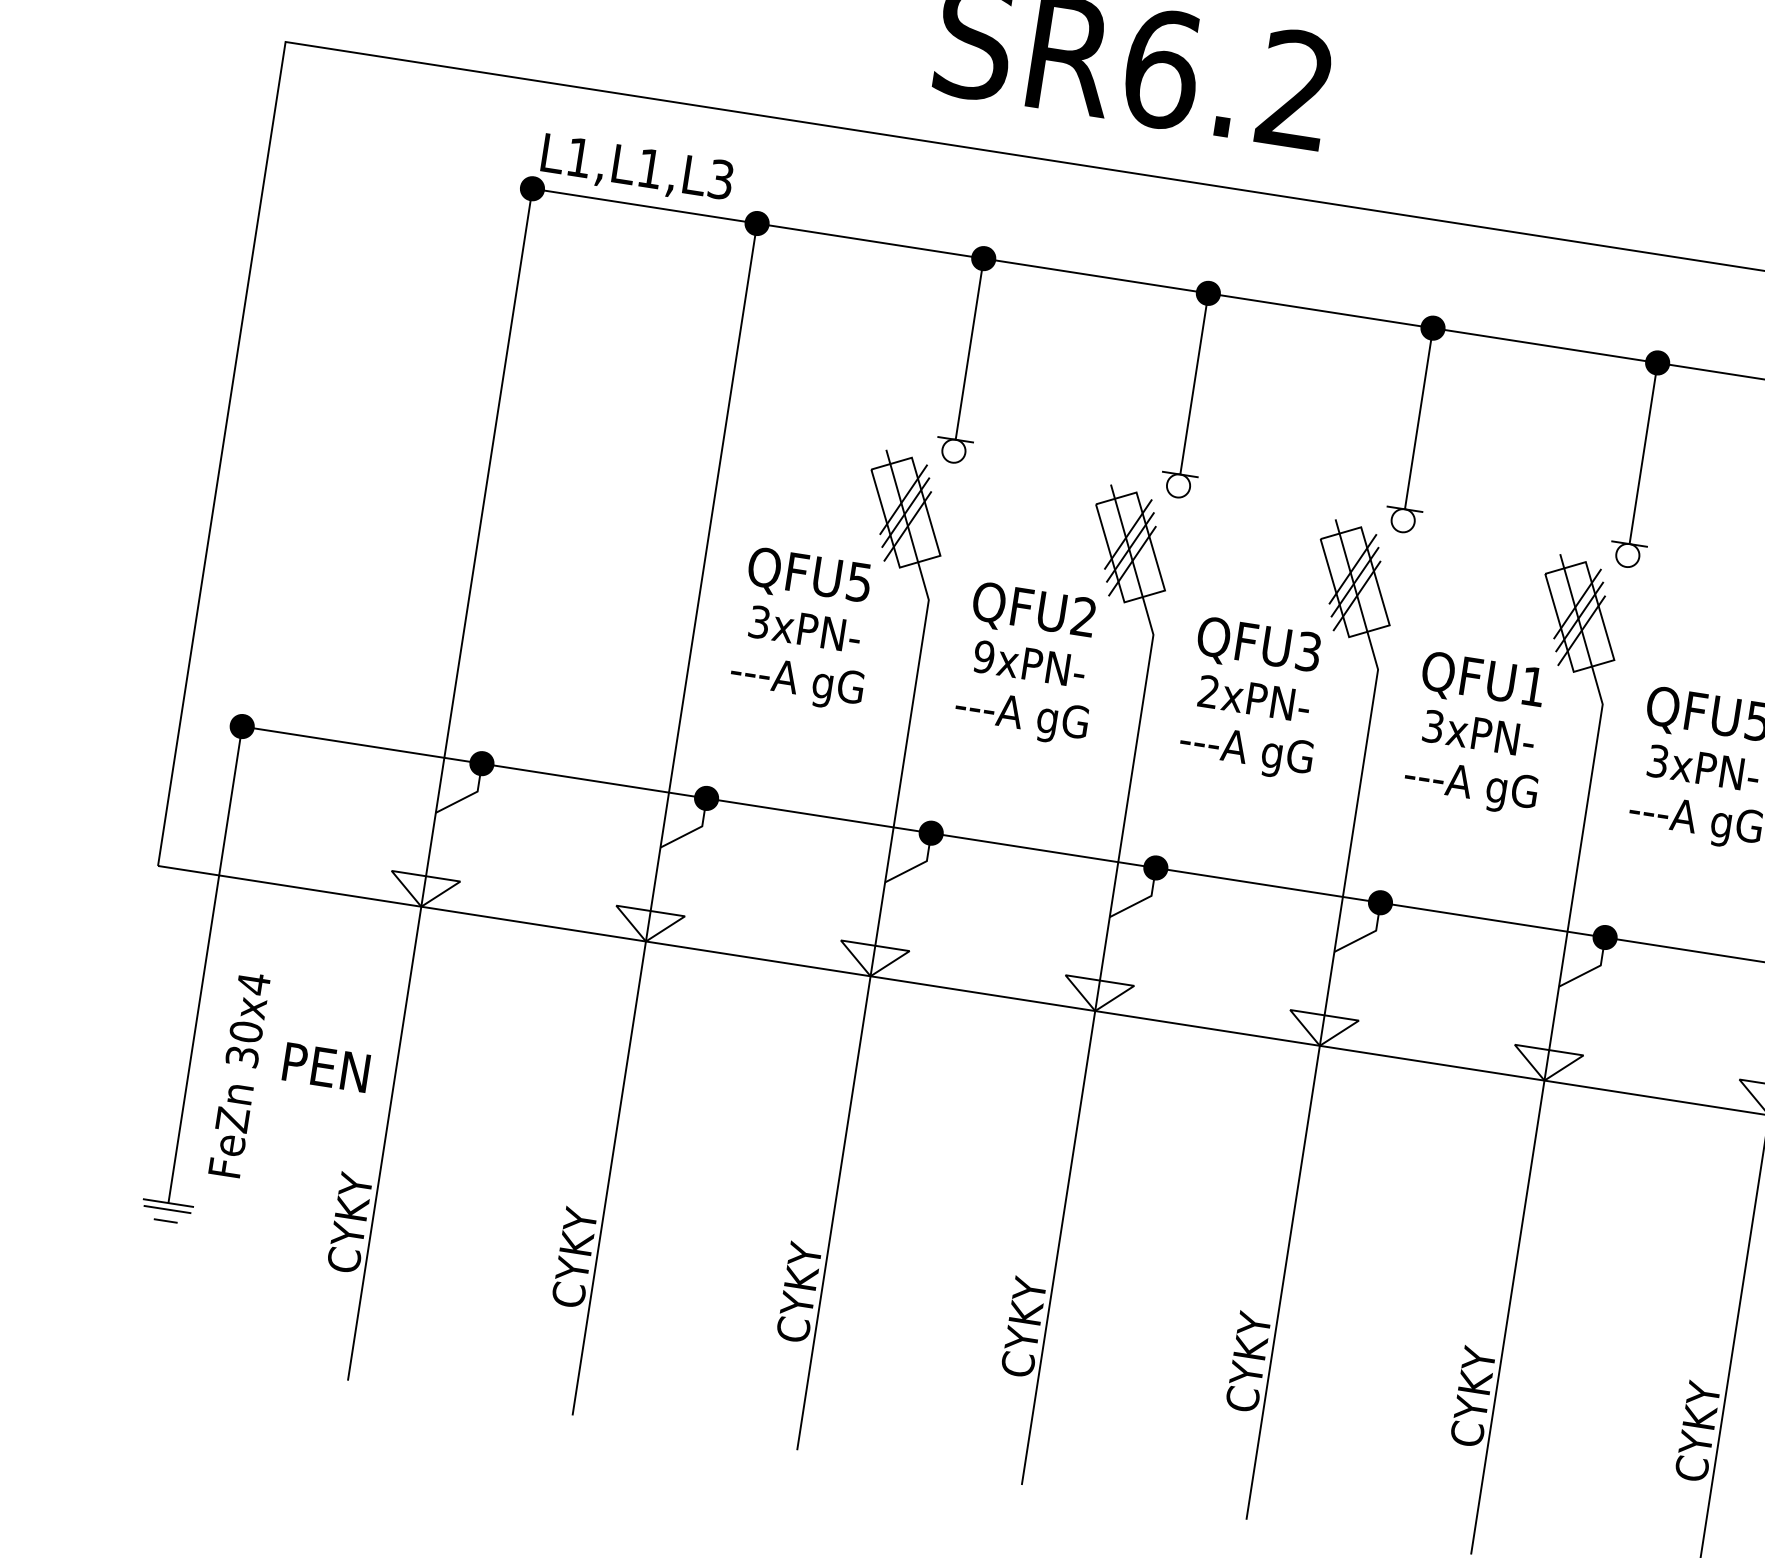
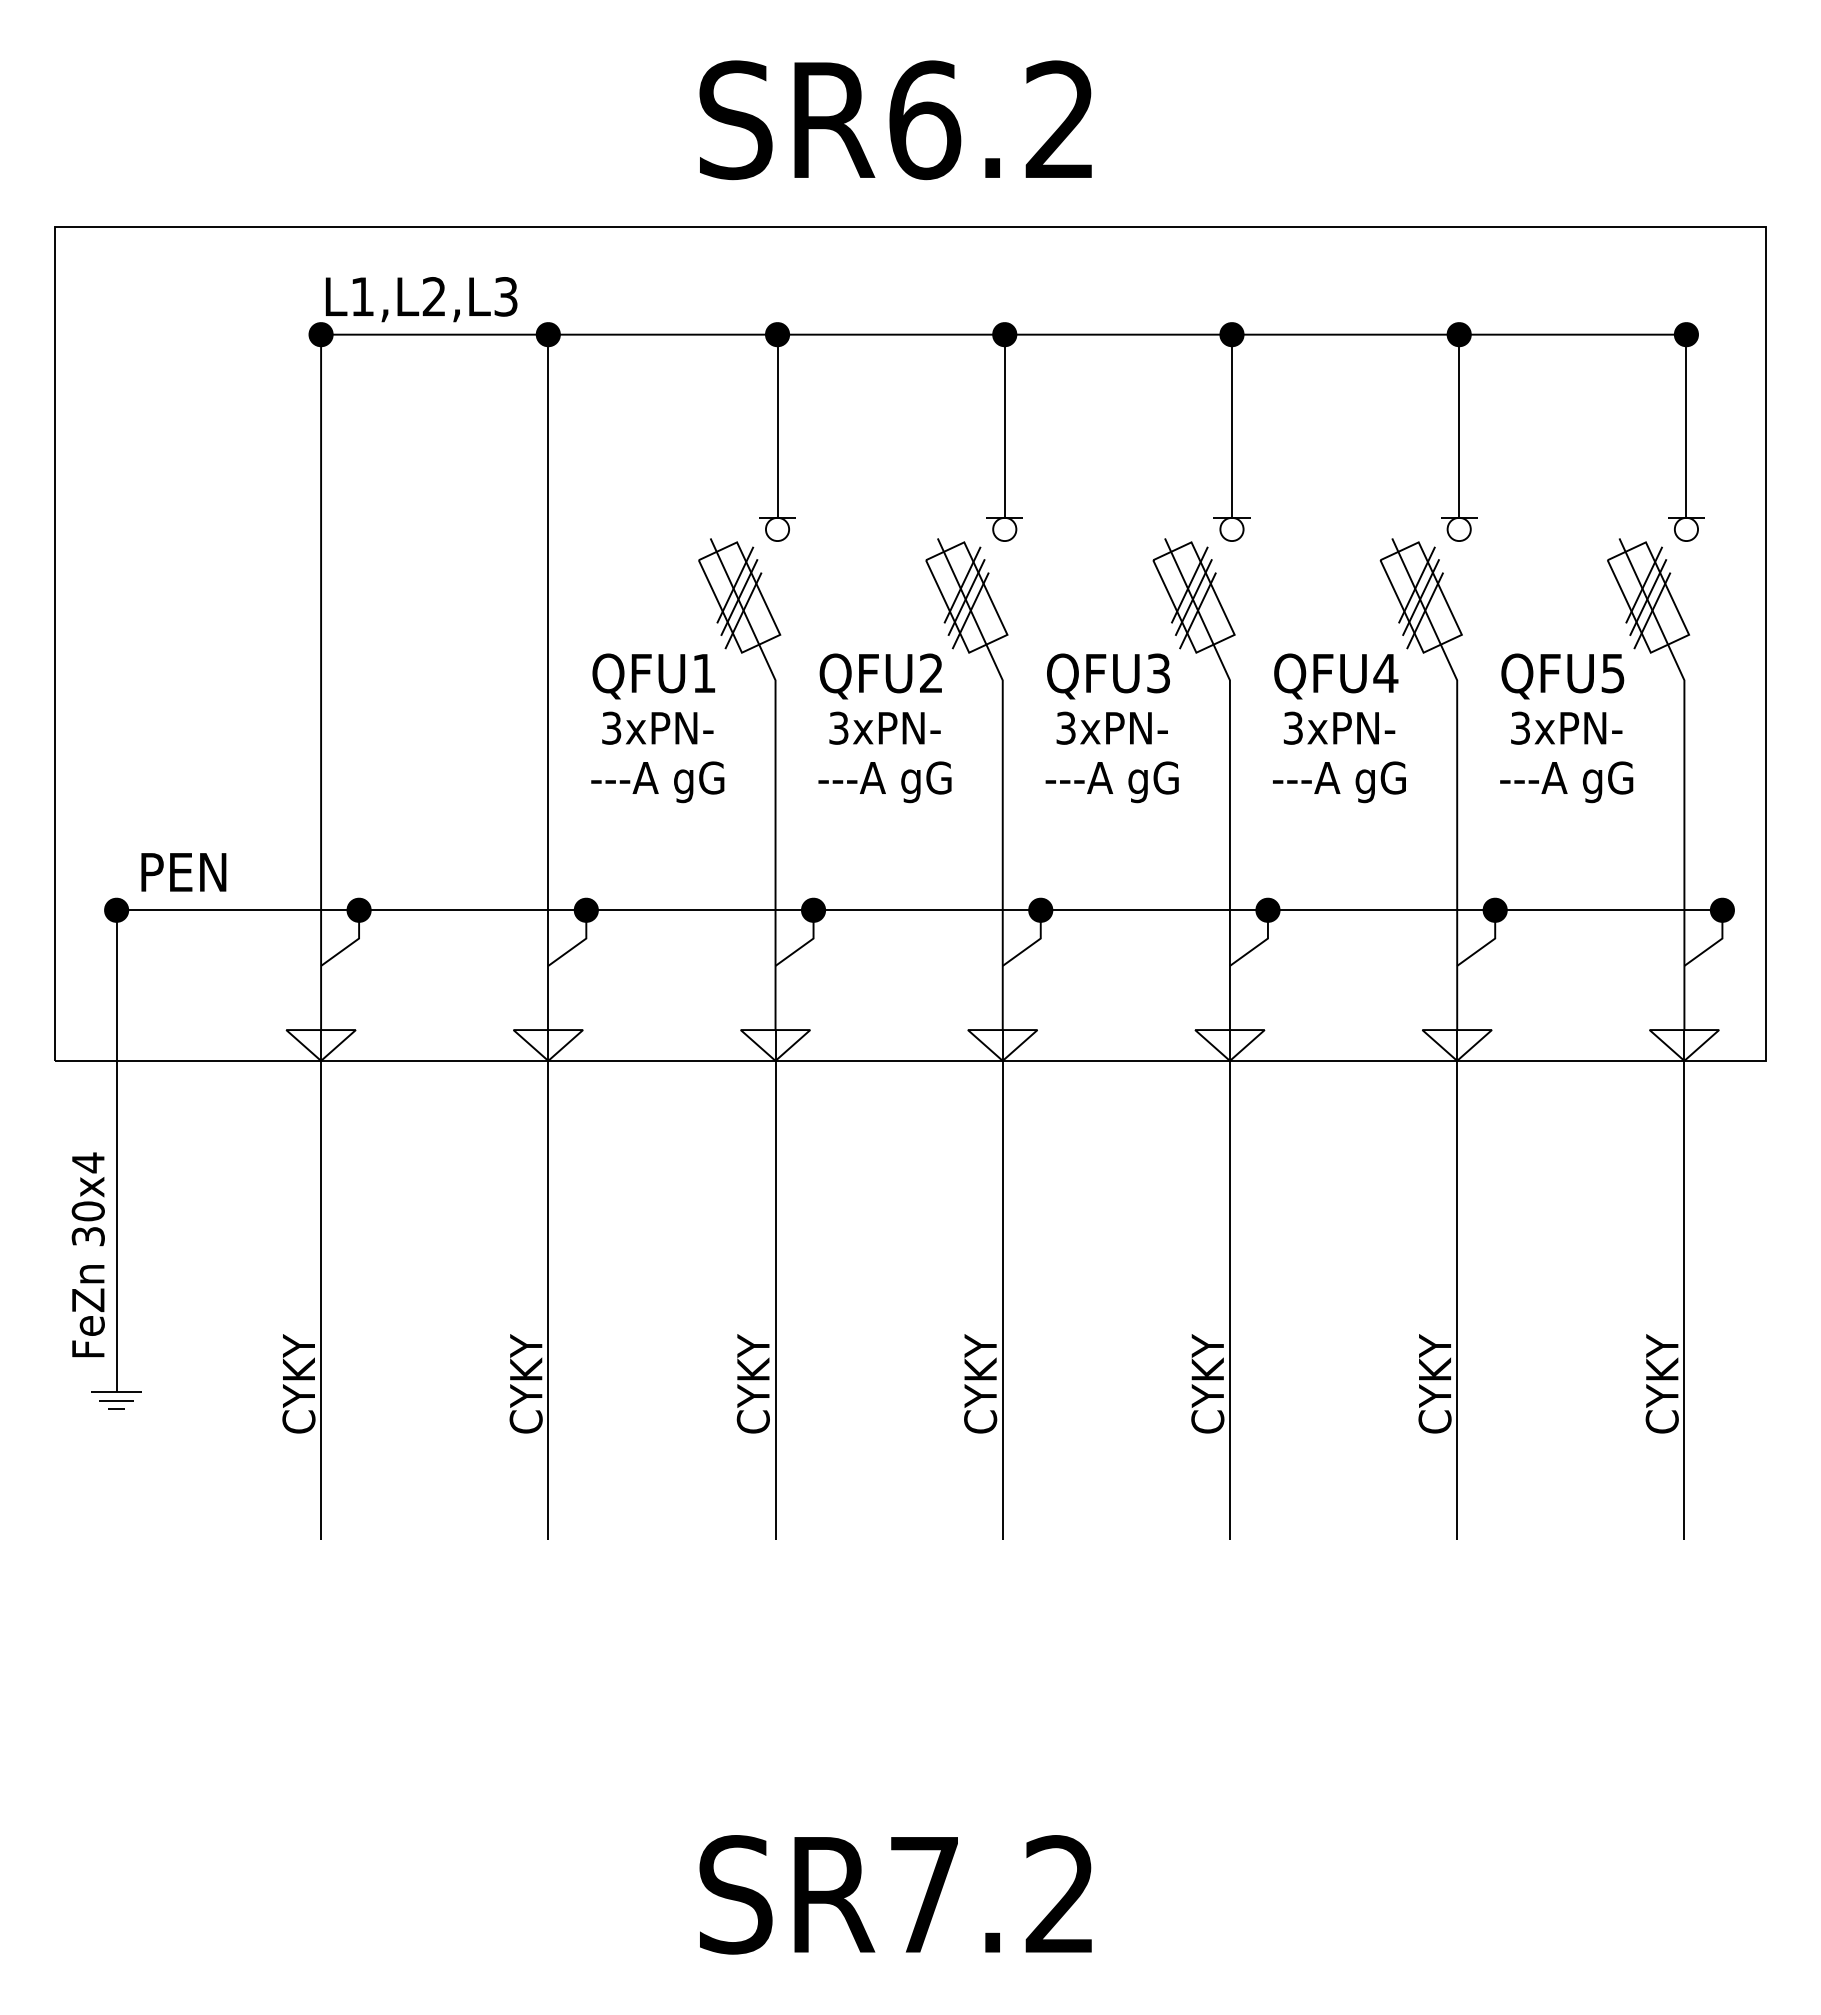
text: (649, 168) -> (433, 296), L1,L1,L3 -> L1,L2,L3
text: (859, 582) -> (704, 673), QFU5 -> QFU1
text: (983, 656) -> (838, 727), 9xPN- -> 3xPN-
text: (1532, 686) -> (1385, 673), QFU1 -> QFU4
text: (1208, 691) -> (1065, 727), 2xPN- -> 3xPN-
text: (325, 1067) -> (183, 872), moved
text: (238, 1074) -> (87, 1254), moved
part: (166, 1215) -> (116, 1404), size x0.71

